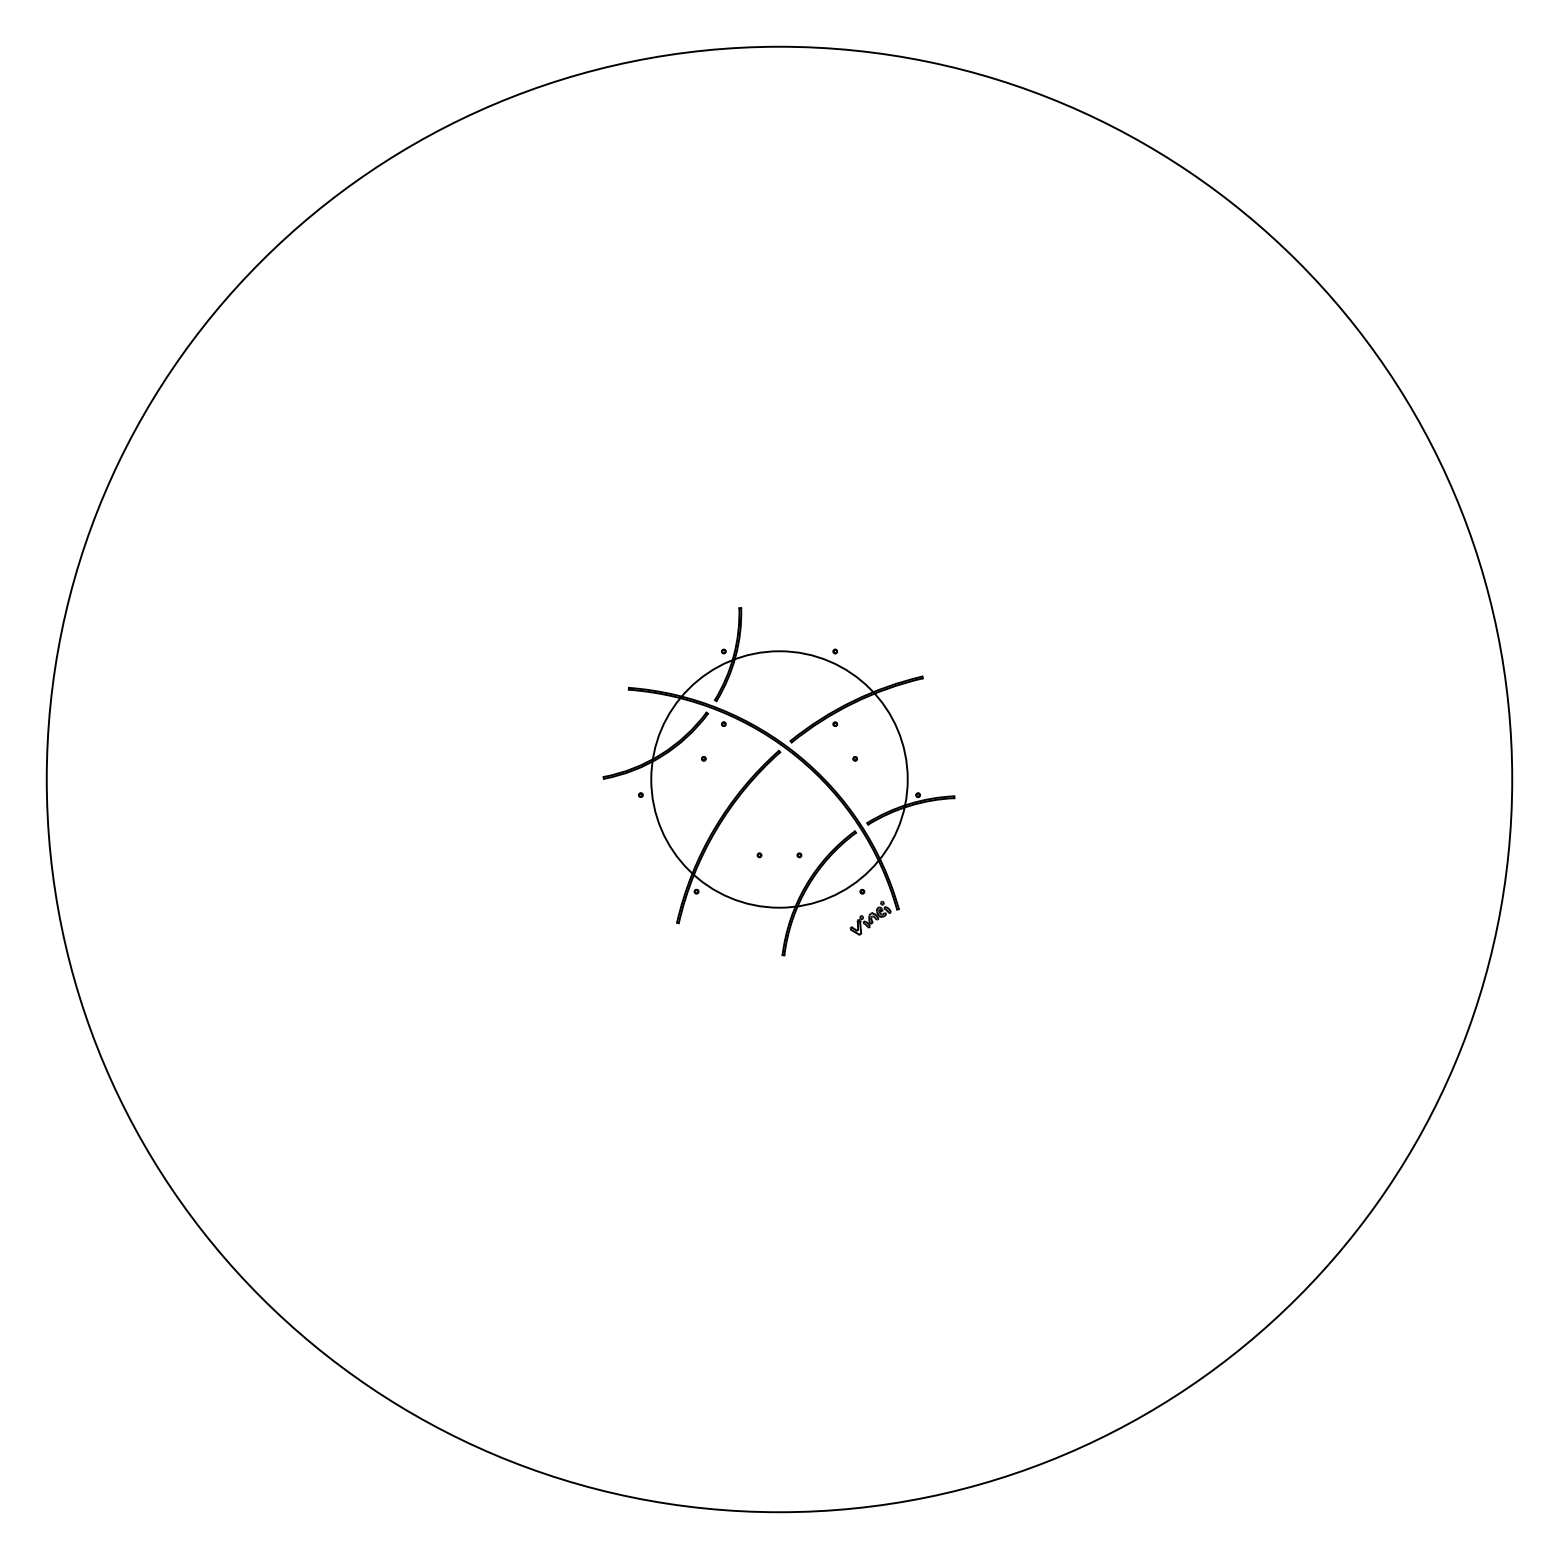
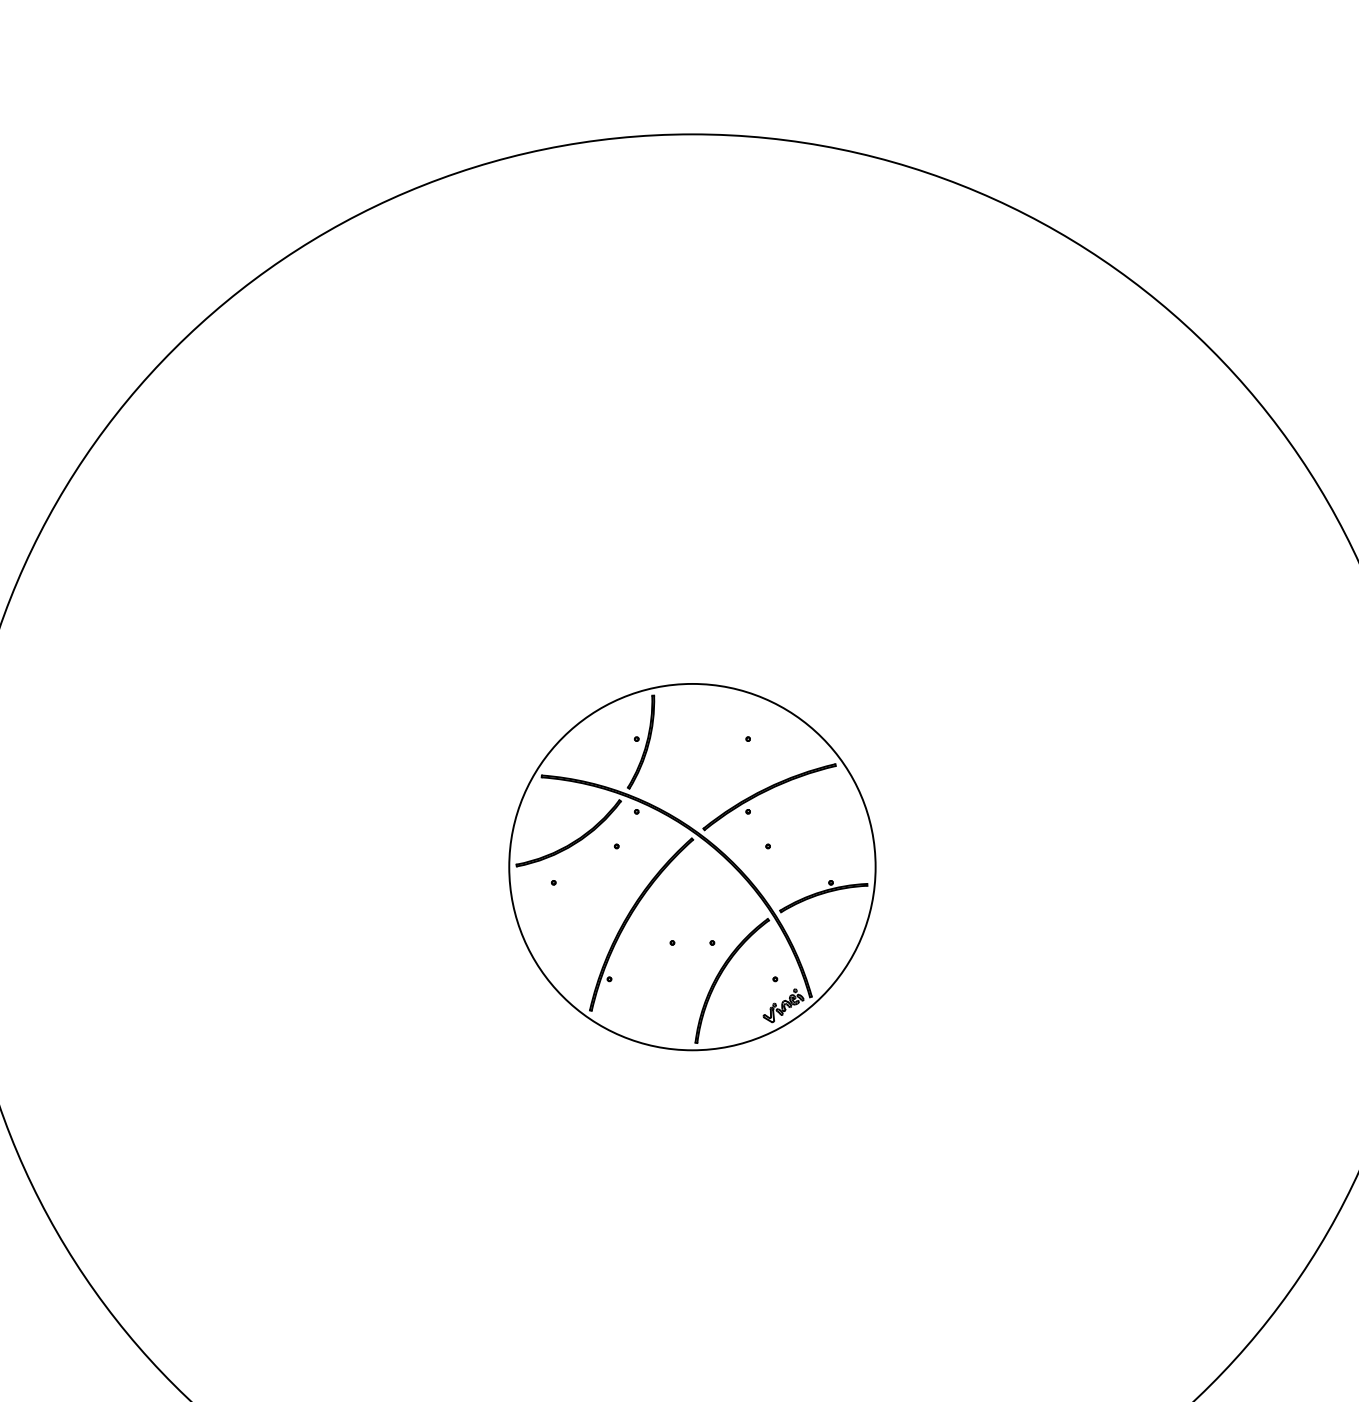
circle: (779, 779) -> (692, 867), size x1.43

